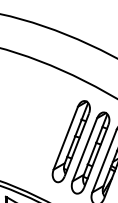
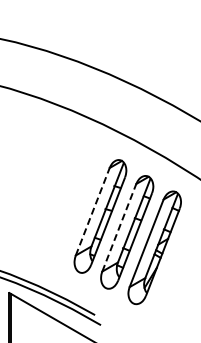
line: (65, 138) -> (92, 212), solid -> dashed
line: (84, 150) -> (118, 228), solid -> dashed

